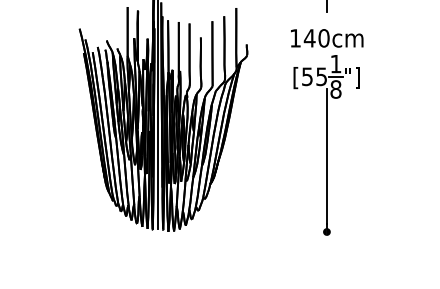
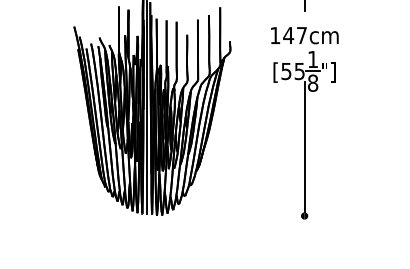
text: (323, 38) -> (301, 35), 140cm -> 147cm

